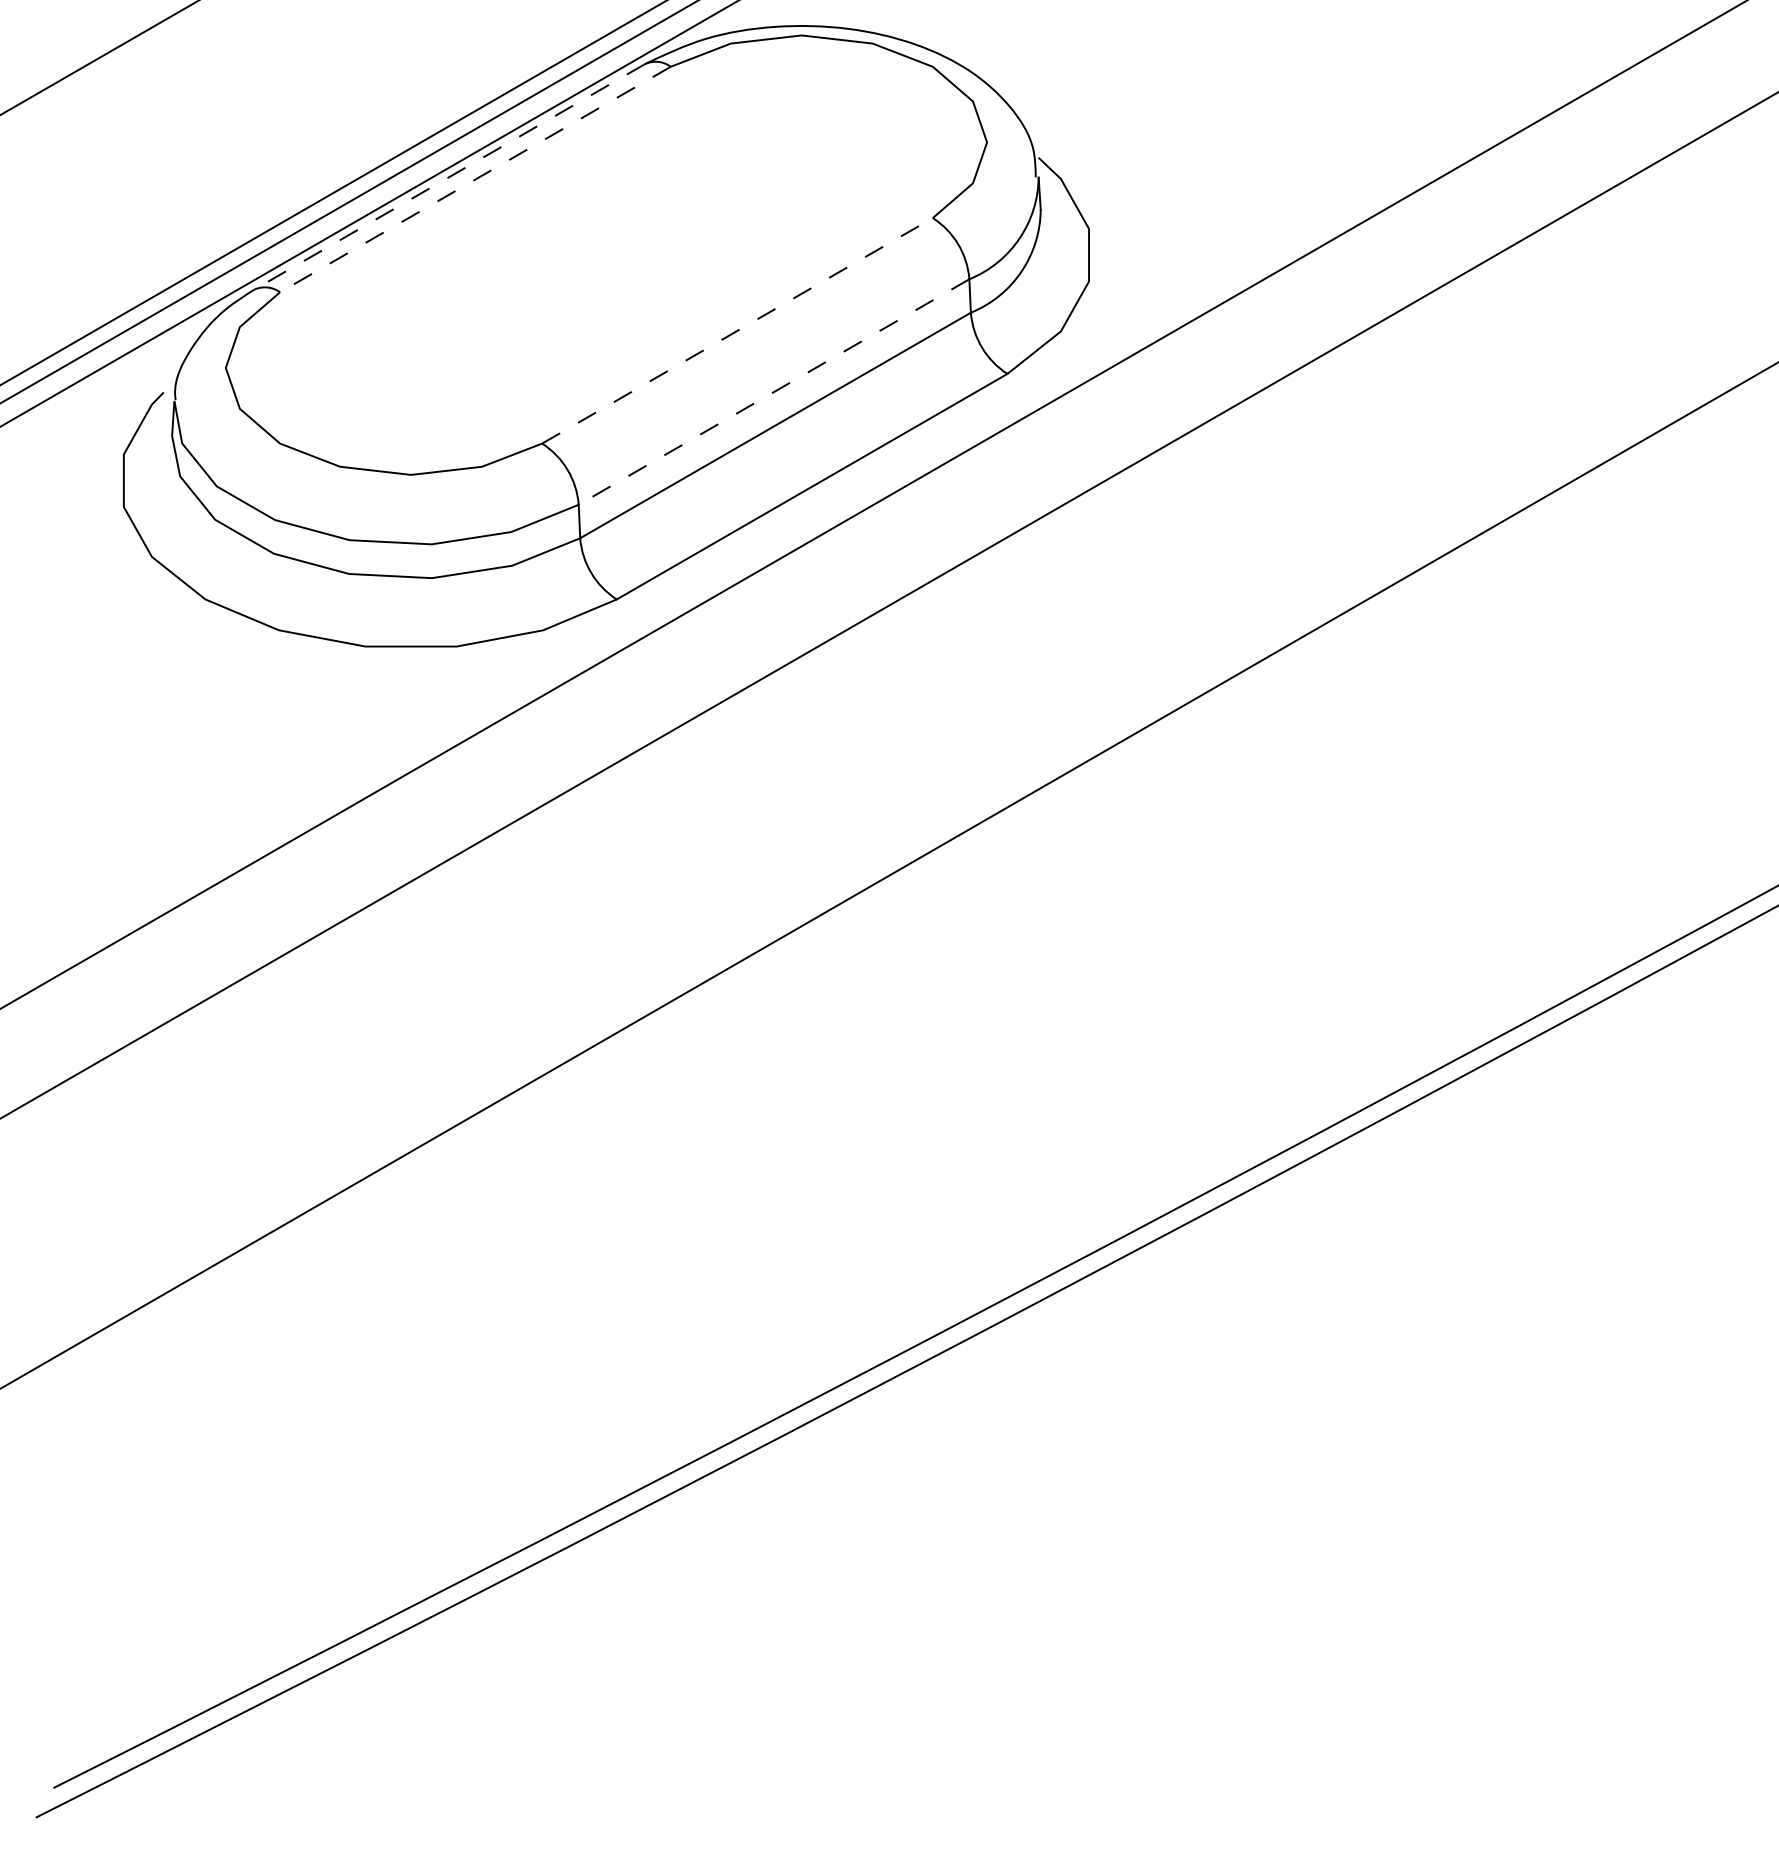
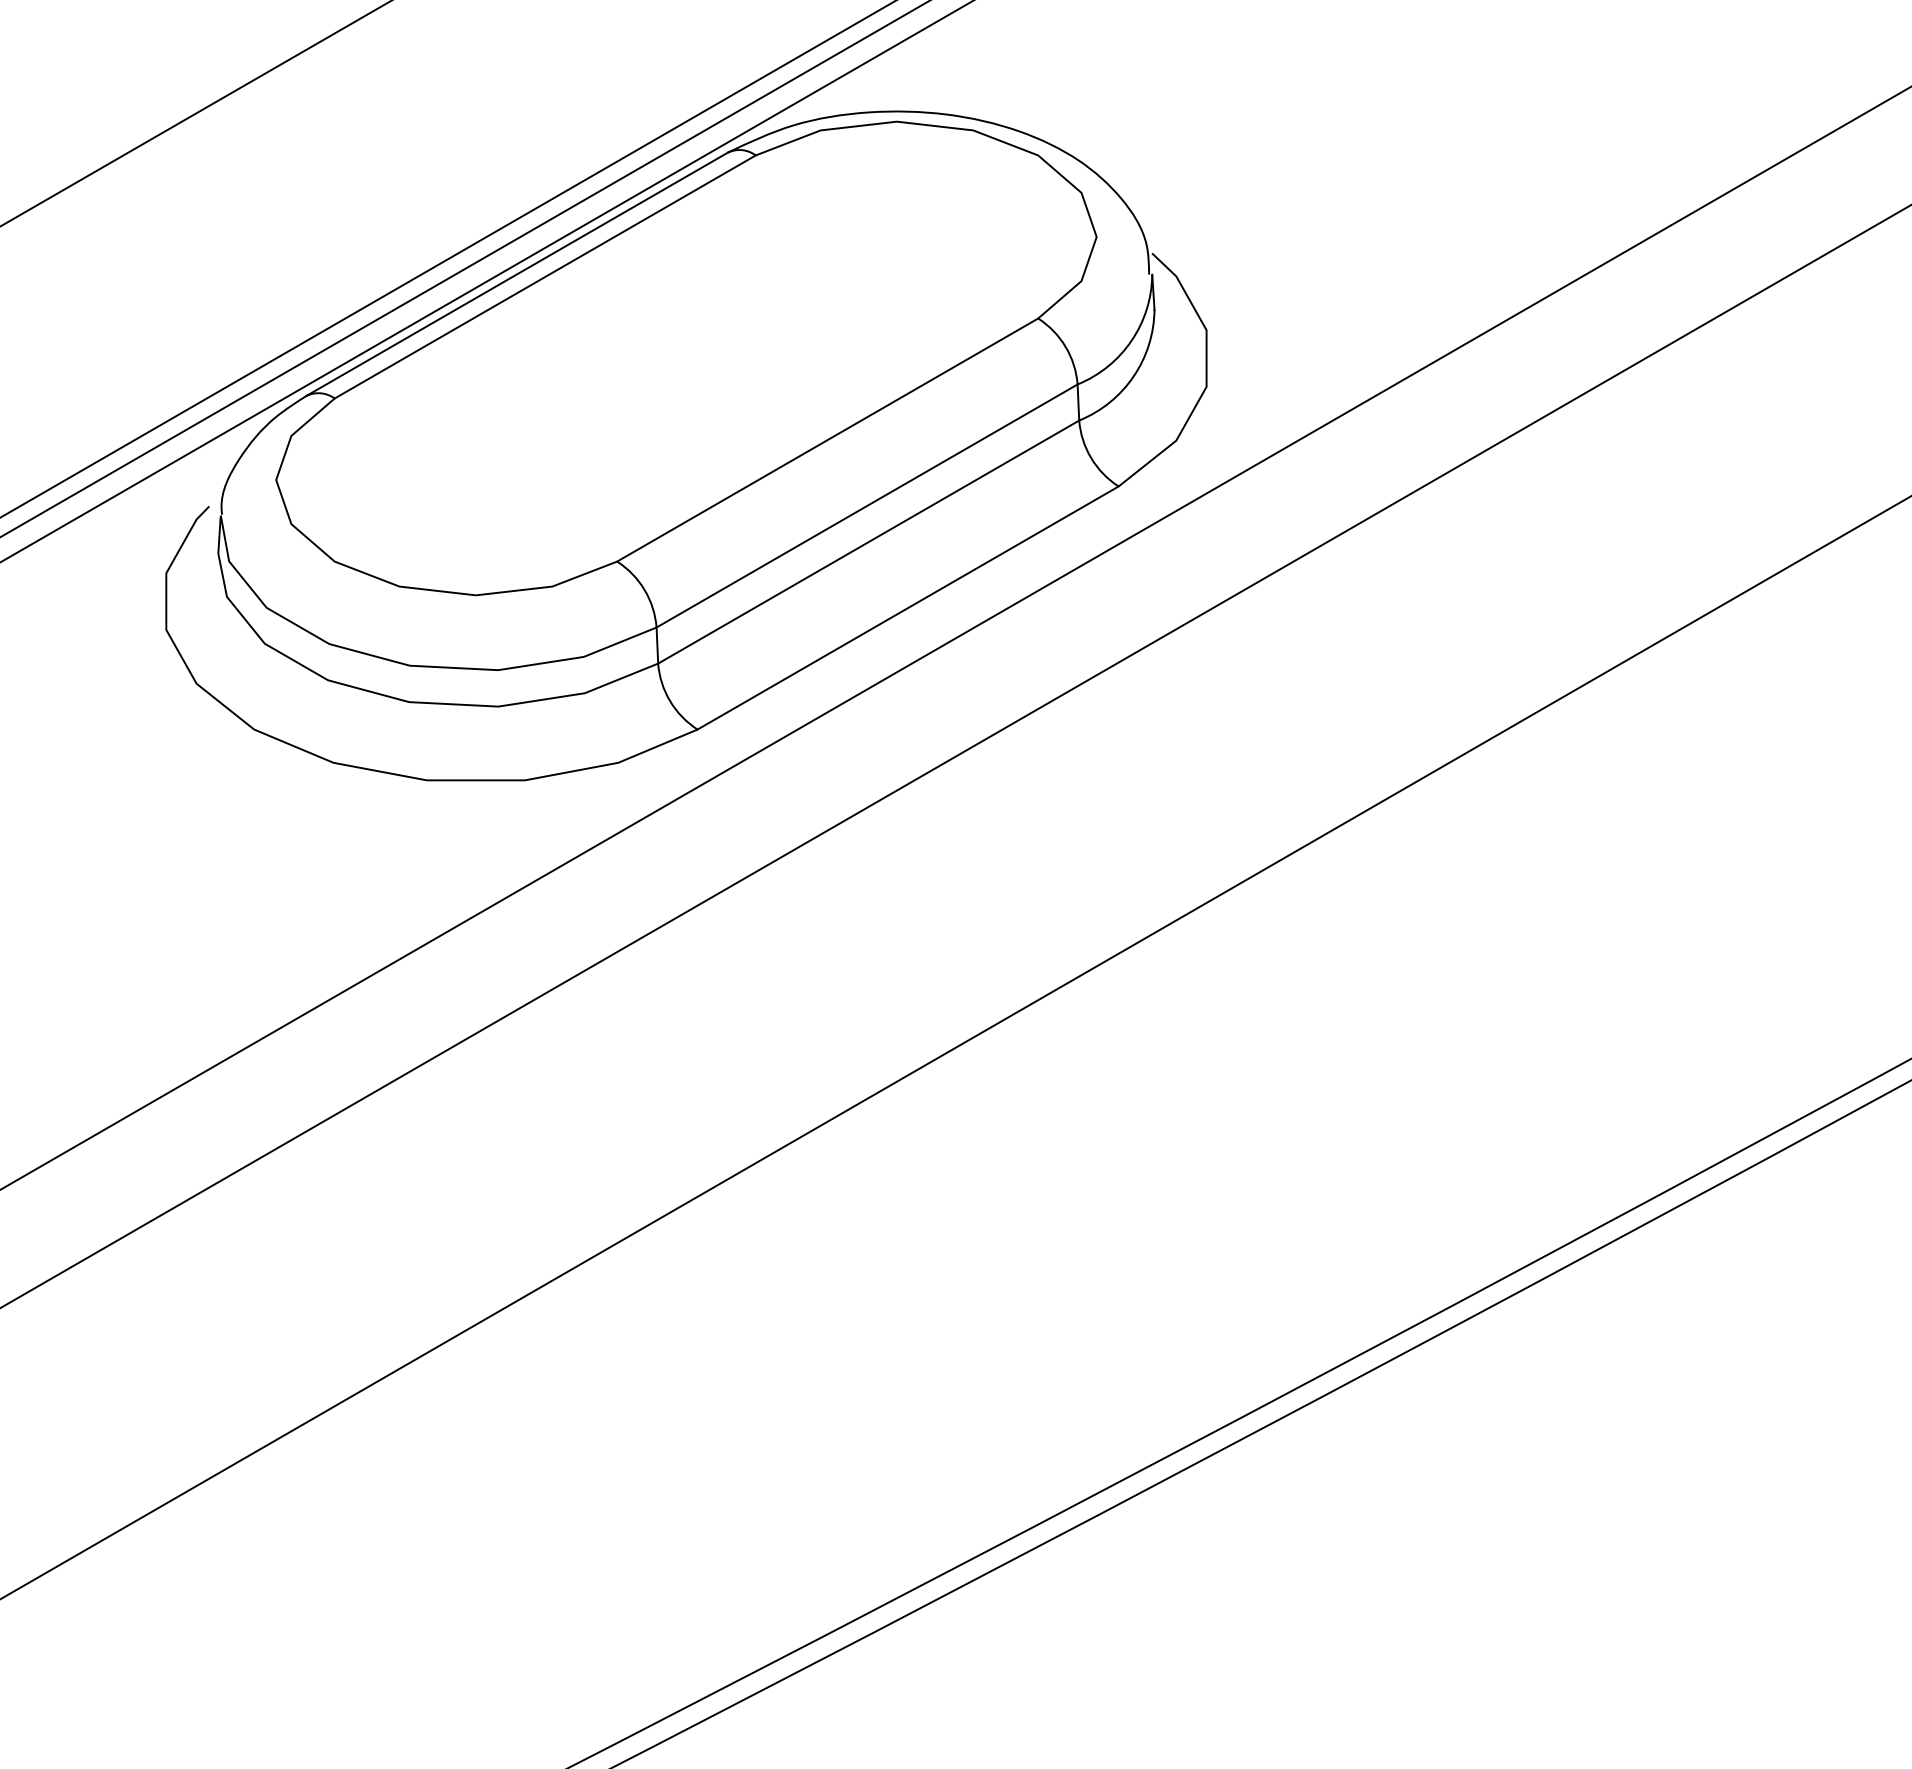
line: (449, 176) -> (517, 273), dashed -> solid
line: (475, 179) -> (545, 276), dashed -> solid
line: (737, 330) -> (827, 439), dashed -> solid
line: (774, 392) -> (867, 506), dashed -> solid

